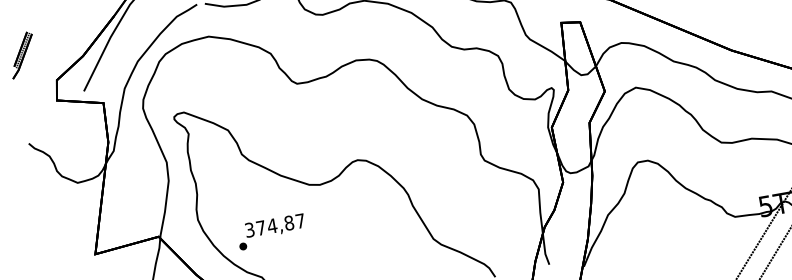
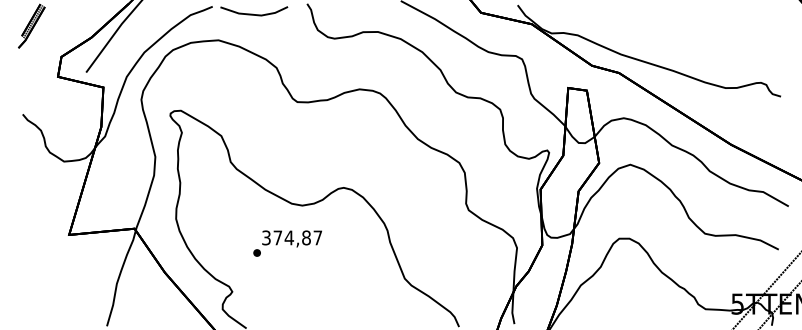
text: (271, 231) -> (287, 243), moved

